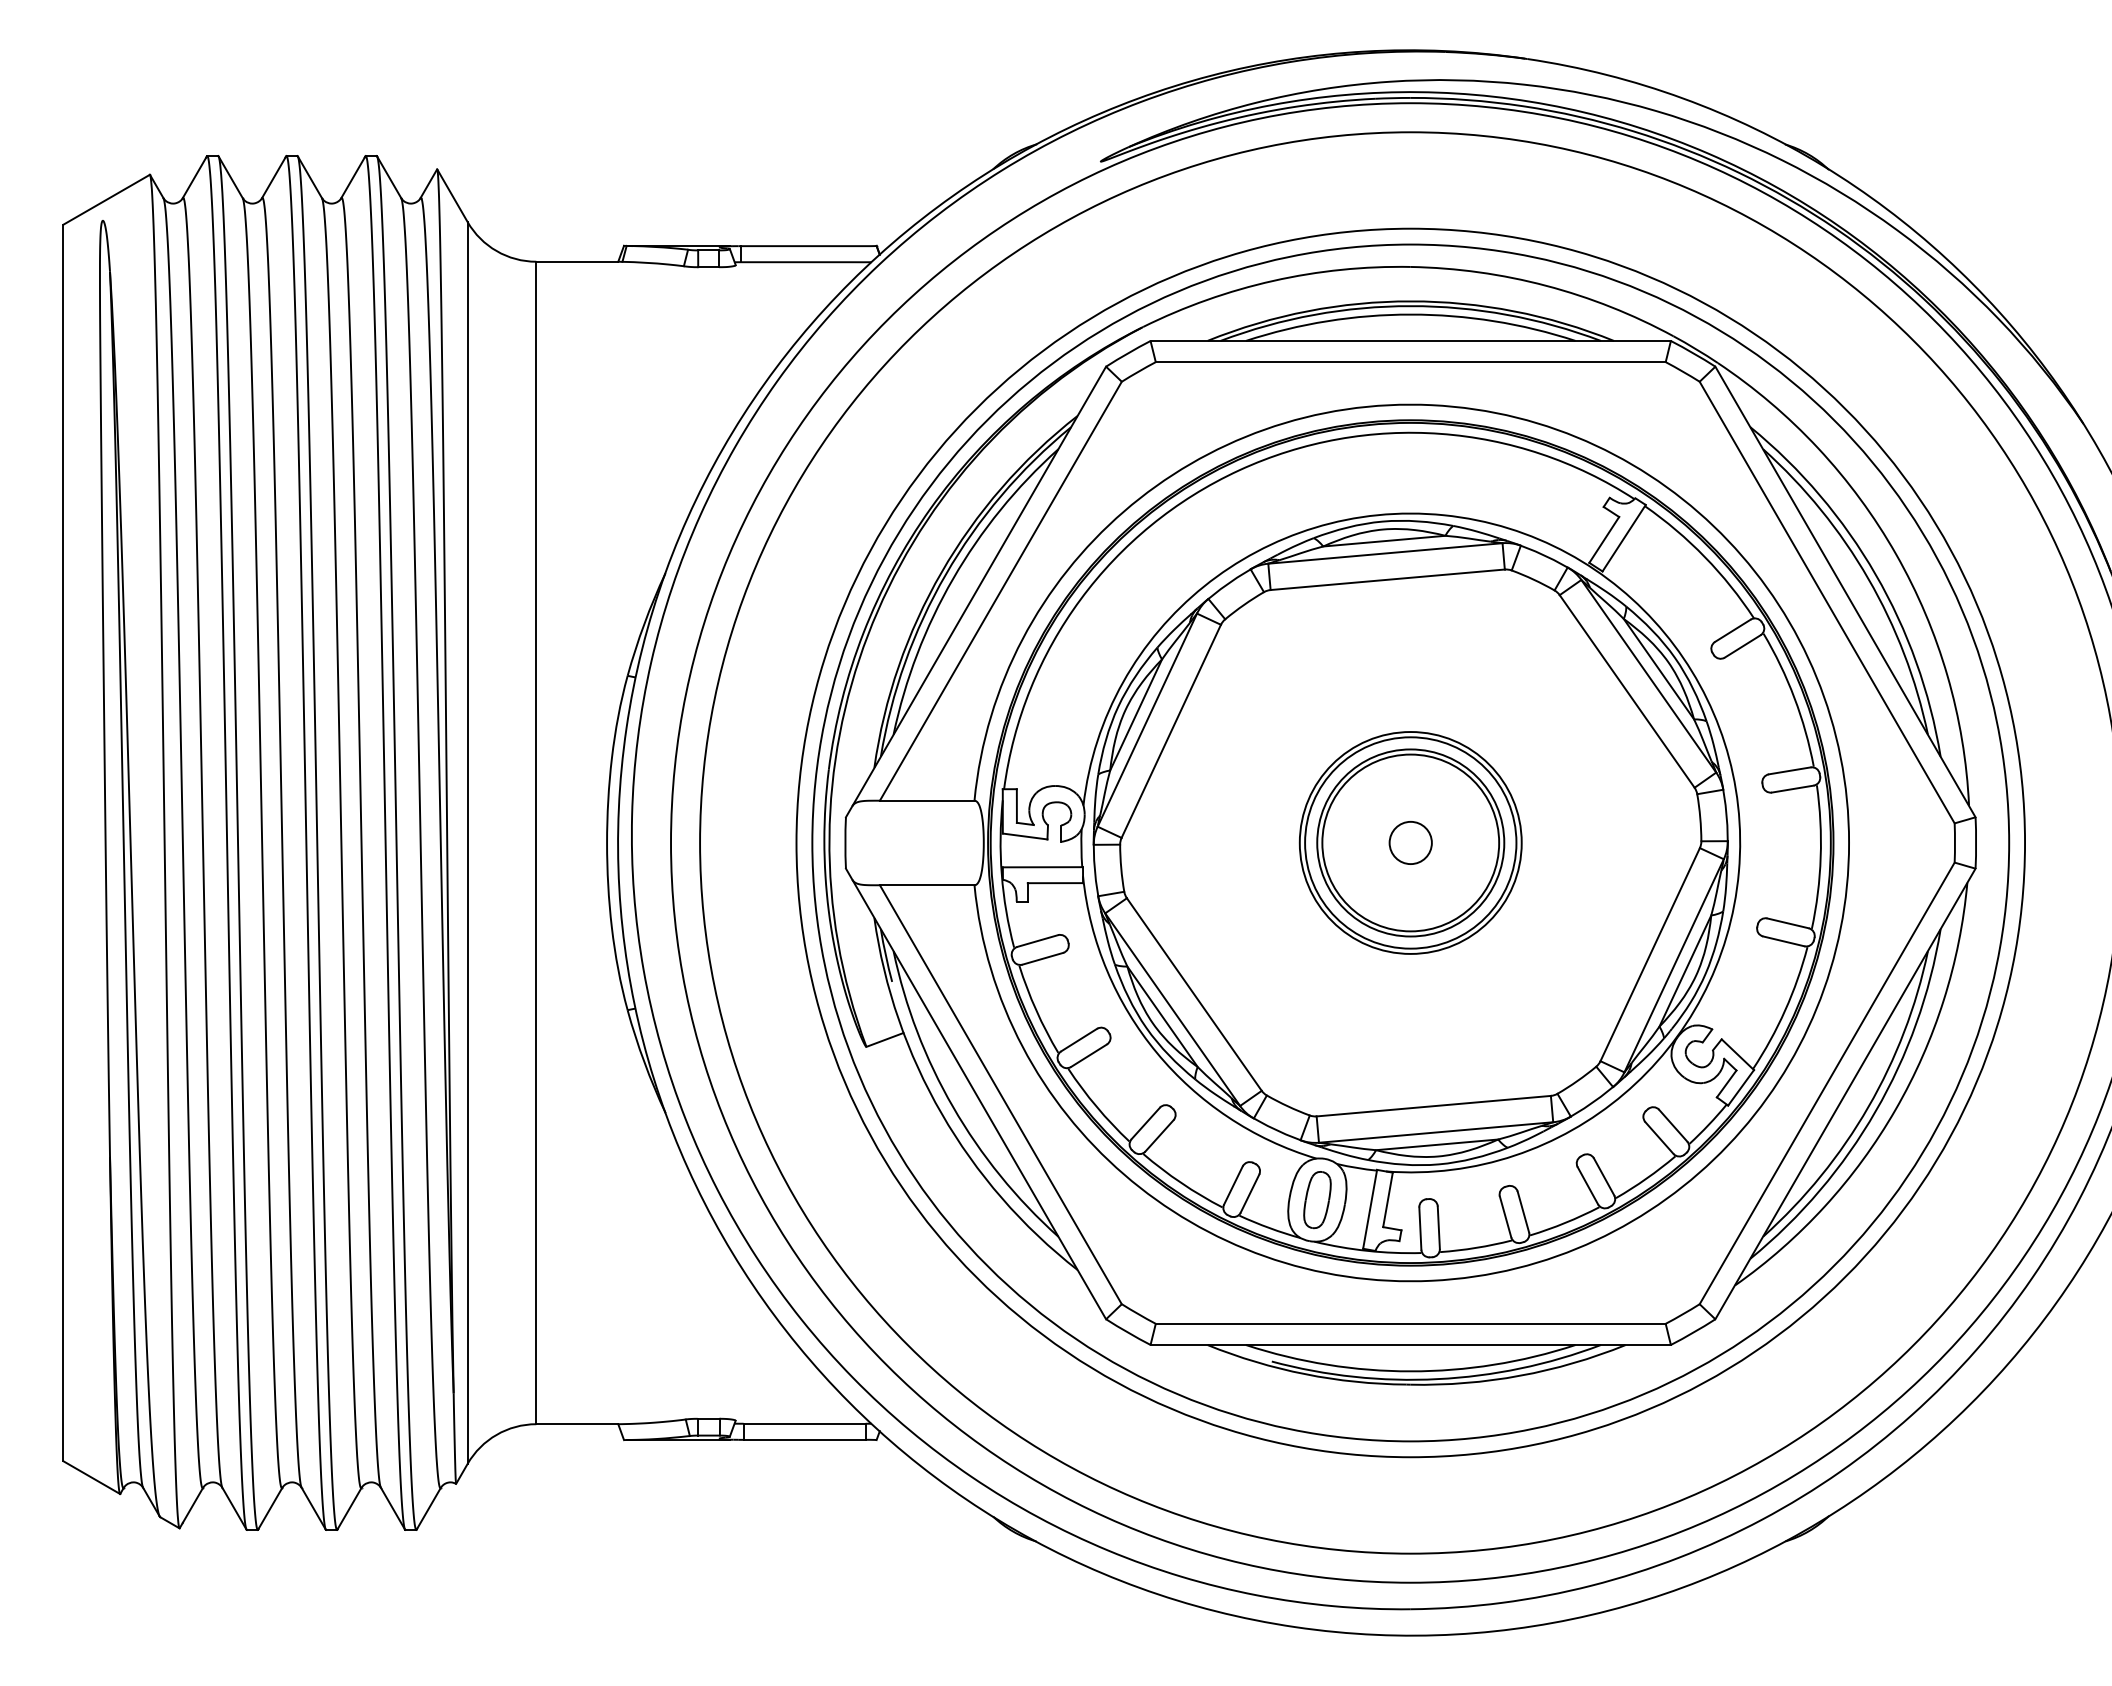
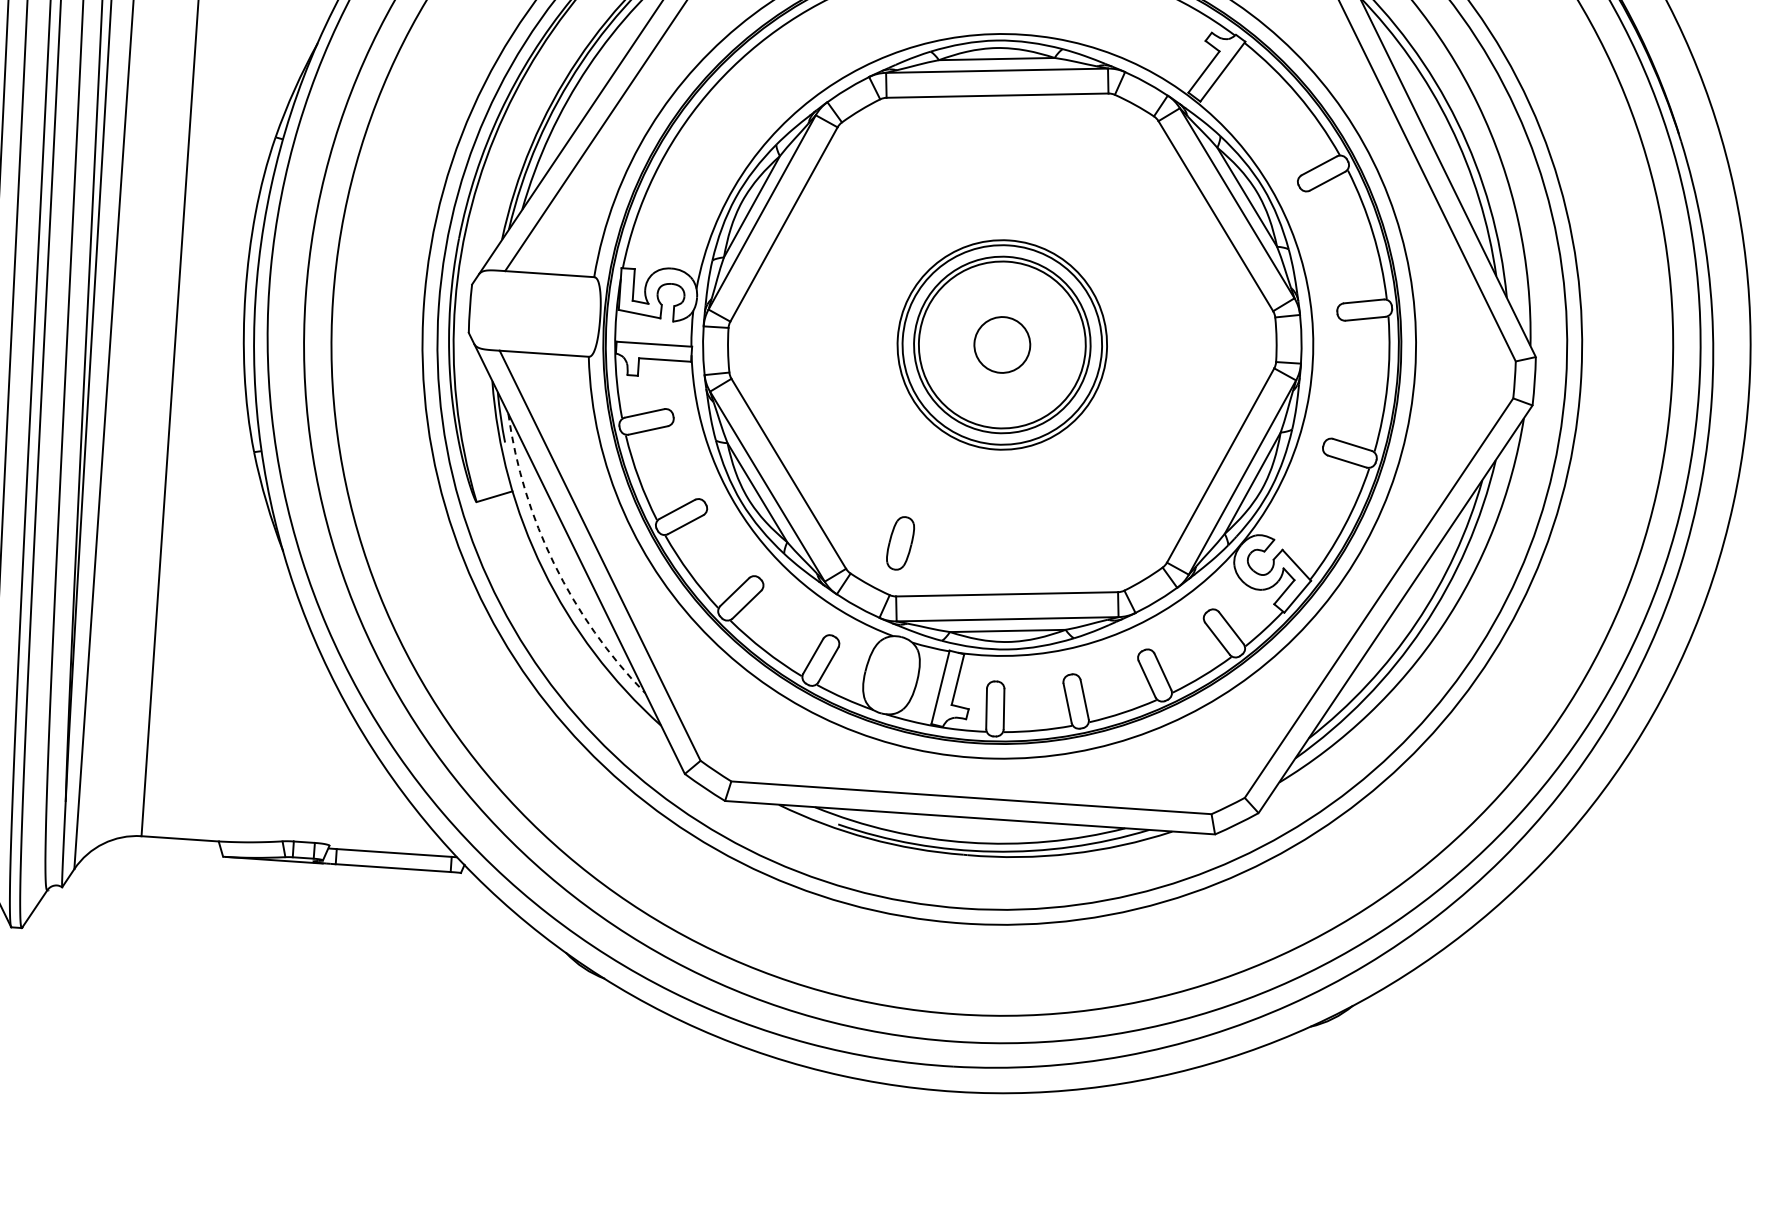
circle: (1410, 842) -> (1002, 344), size x1.4
arc: (953, 1107) -> (554, 564), solid -> dashed
part: (1317, 1200) -> (900, 543), moved

